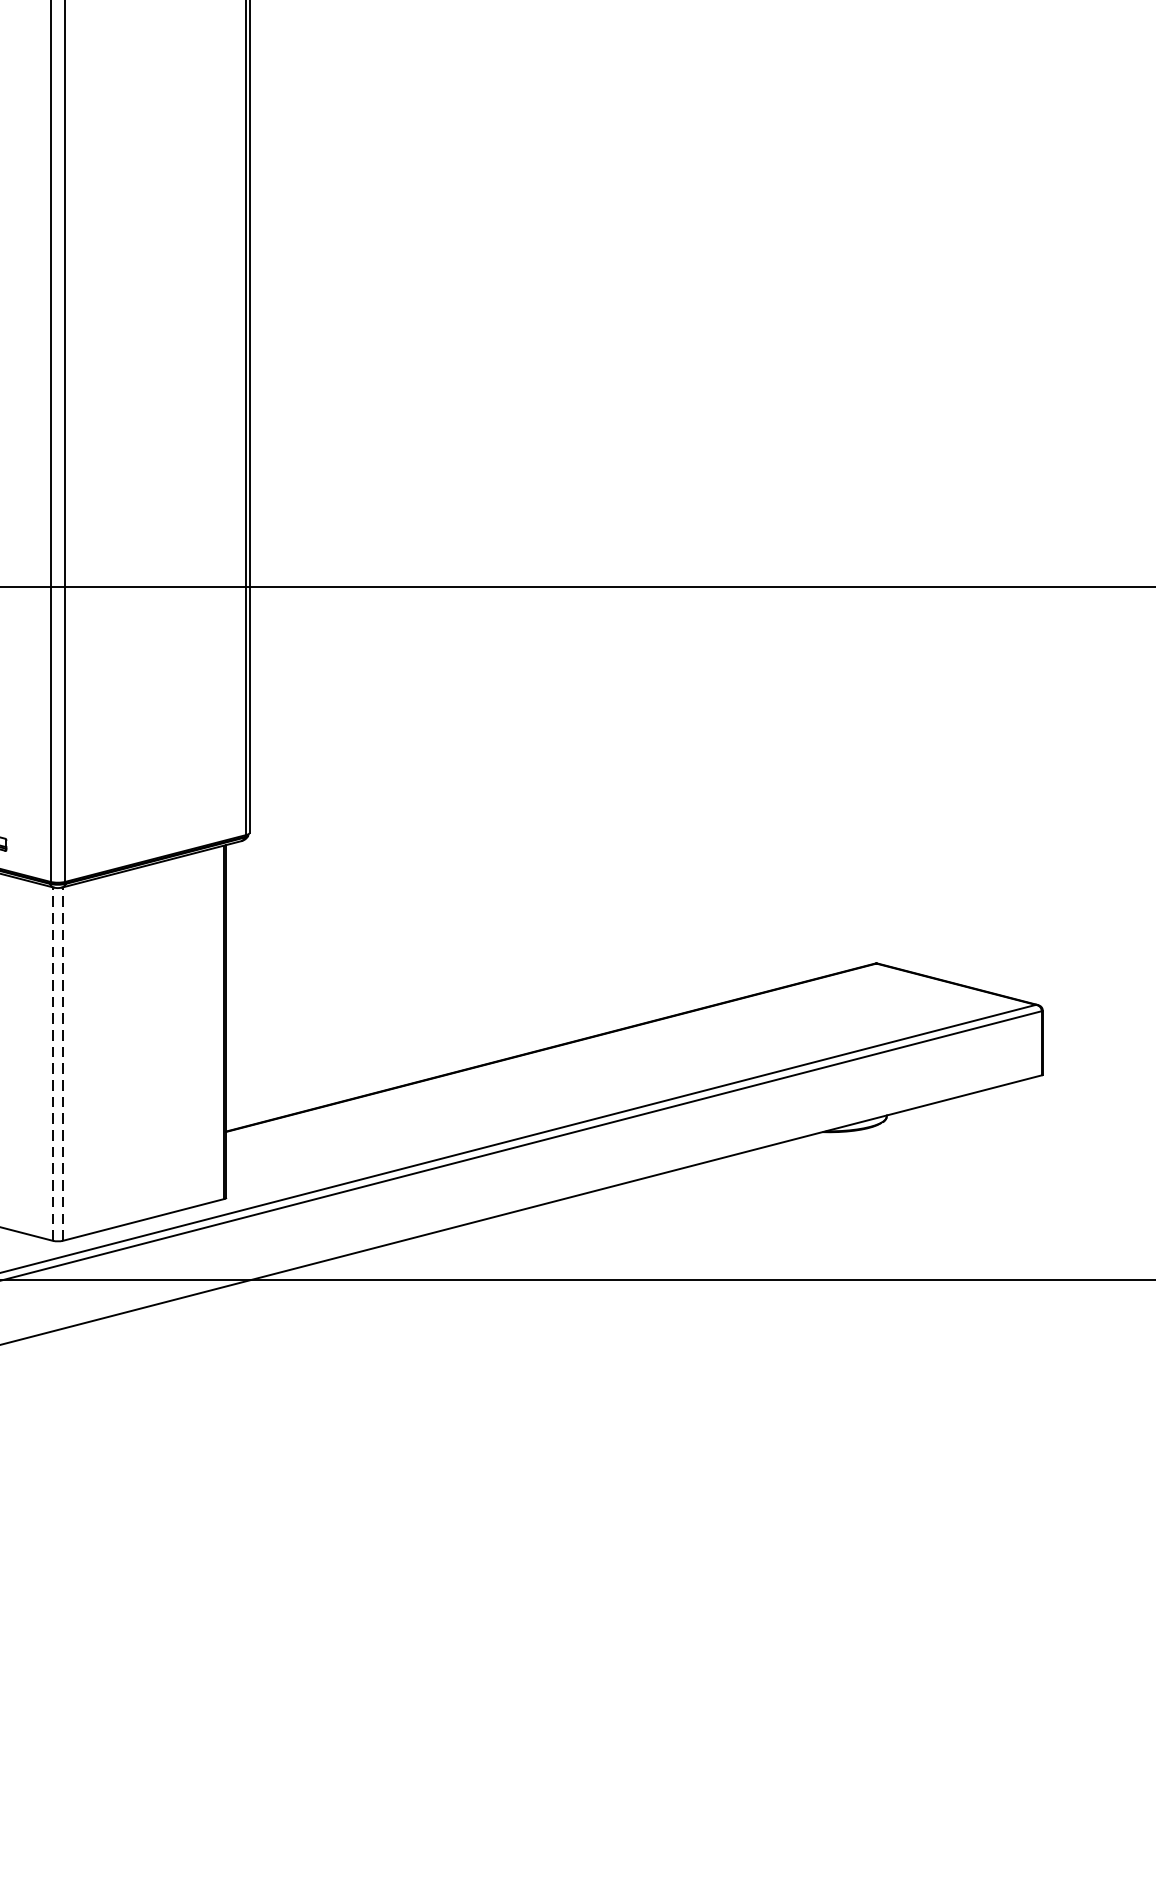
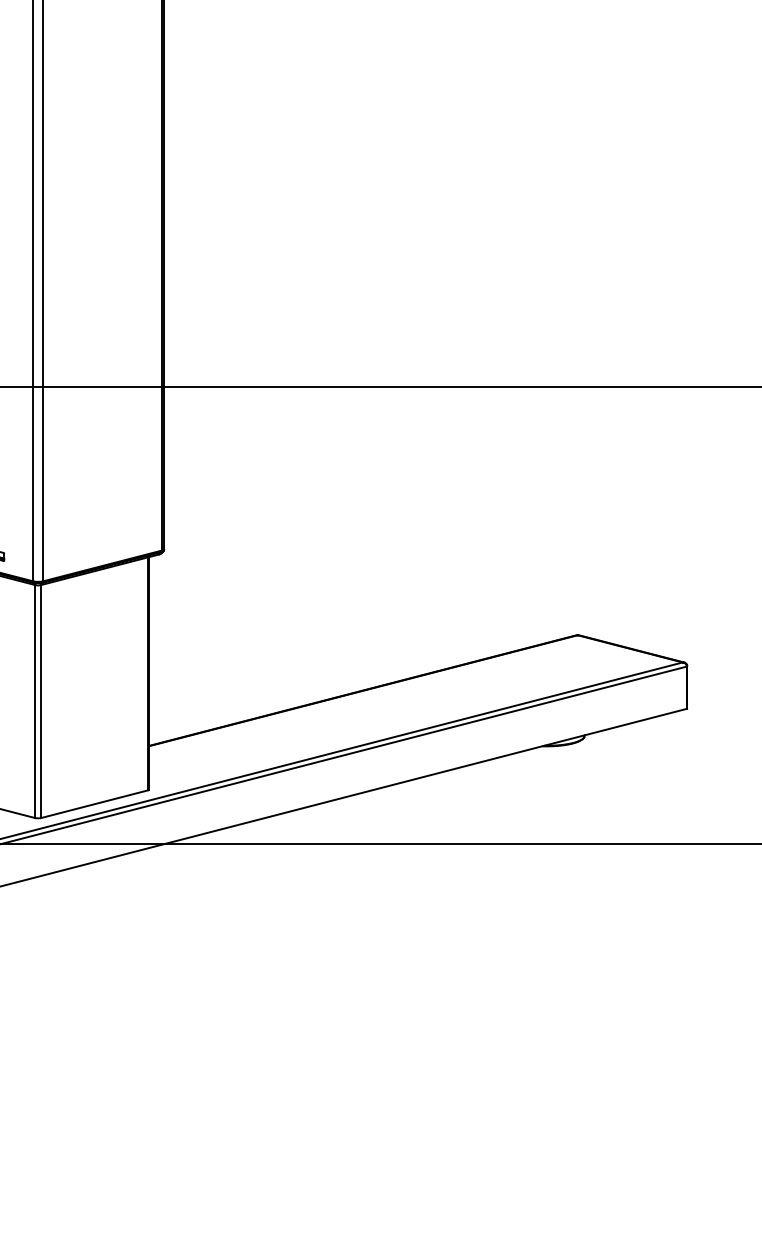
line: (52, 1064) -> (34, 701), dashed -> solid
line: (62, 1064) -> (41, 701), dashed -> solid

